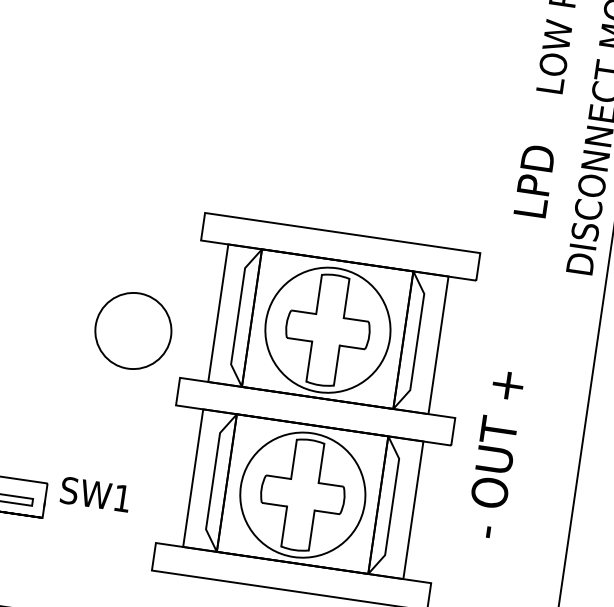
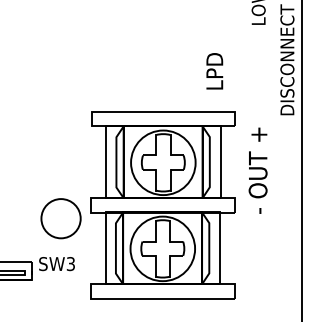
text: (534, 181) -> (214, 71), moved
circle: (132, 330) -> (60, 218), moved
text: (494, 453) -> (257, 170), moved
text: (121, 499) -> (70, 264), SW1 -> SW3

